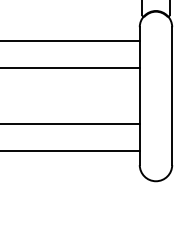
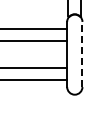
line: (172, 96) -> (82, 54), solid -> dashed

